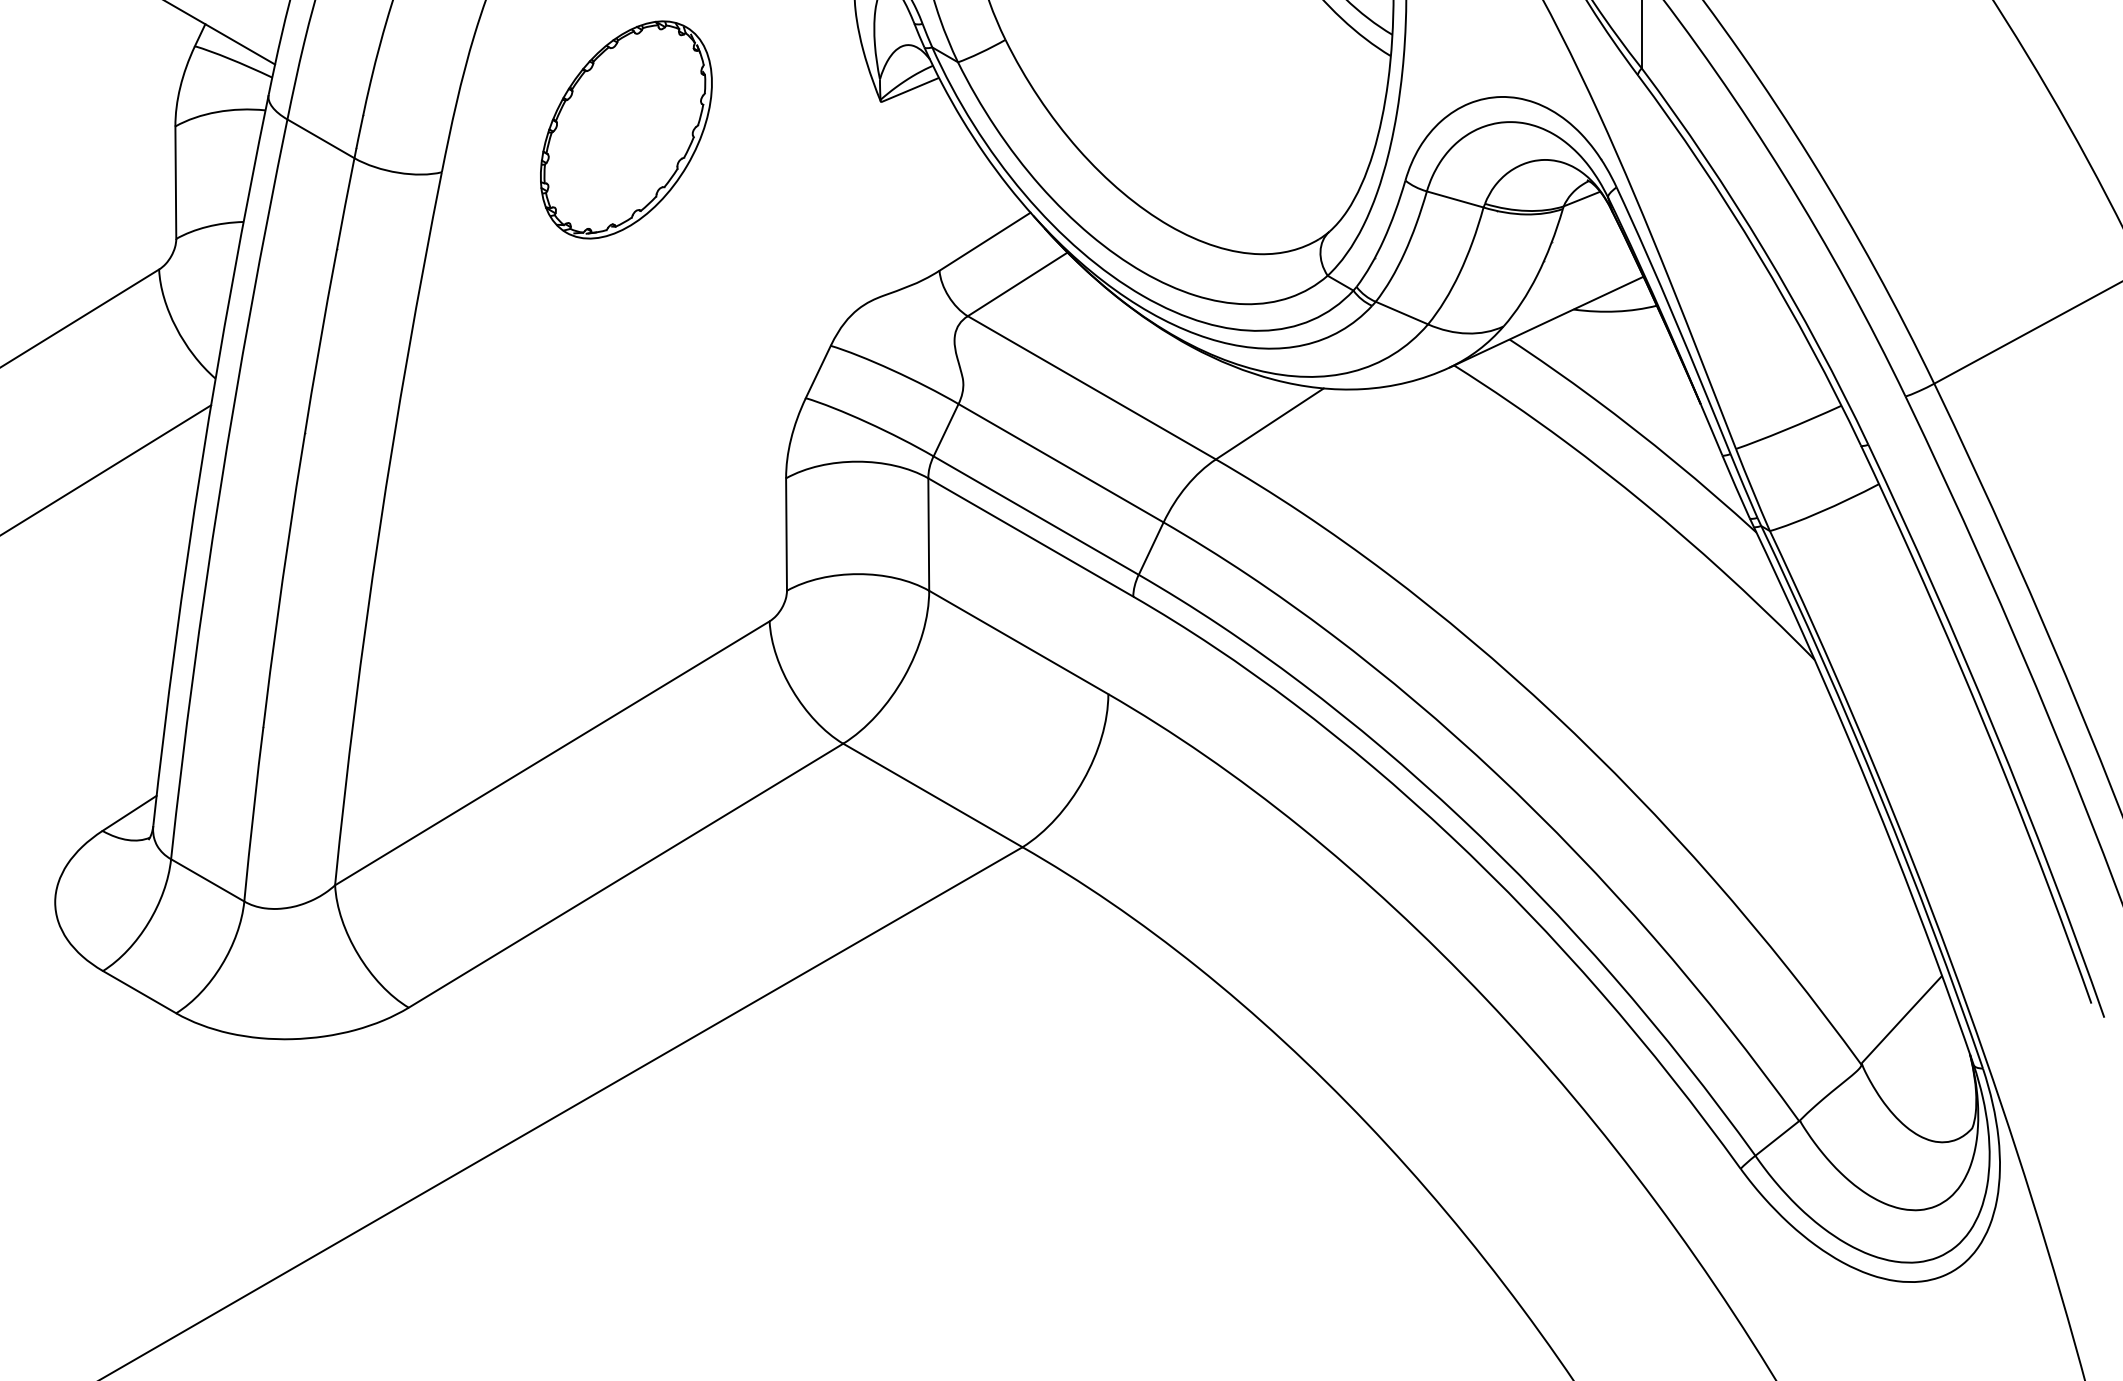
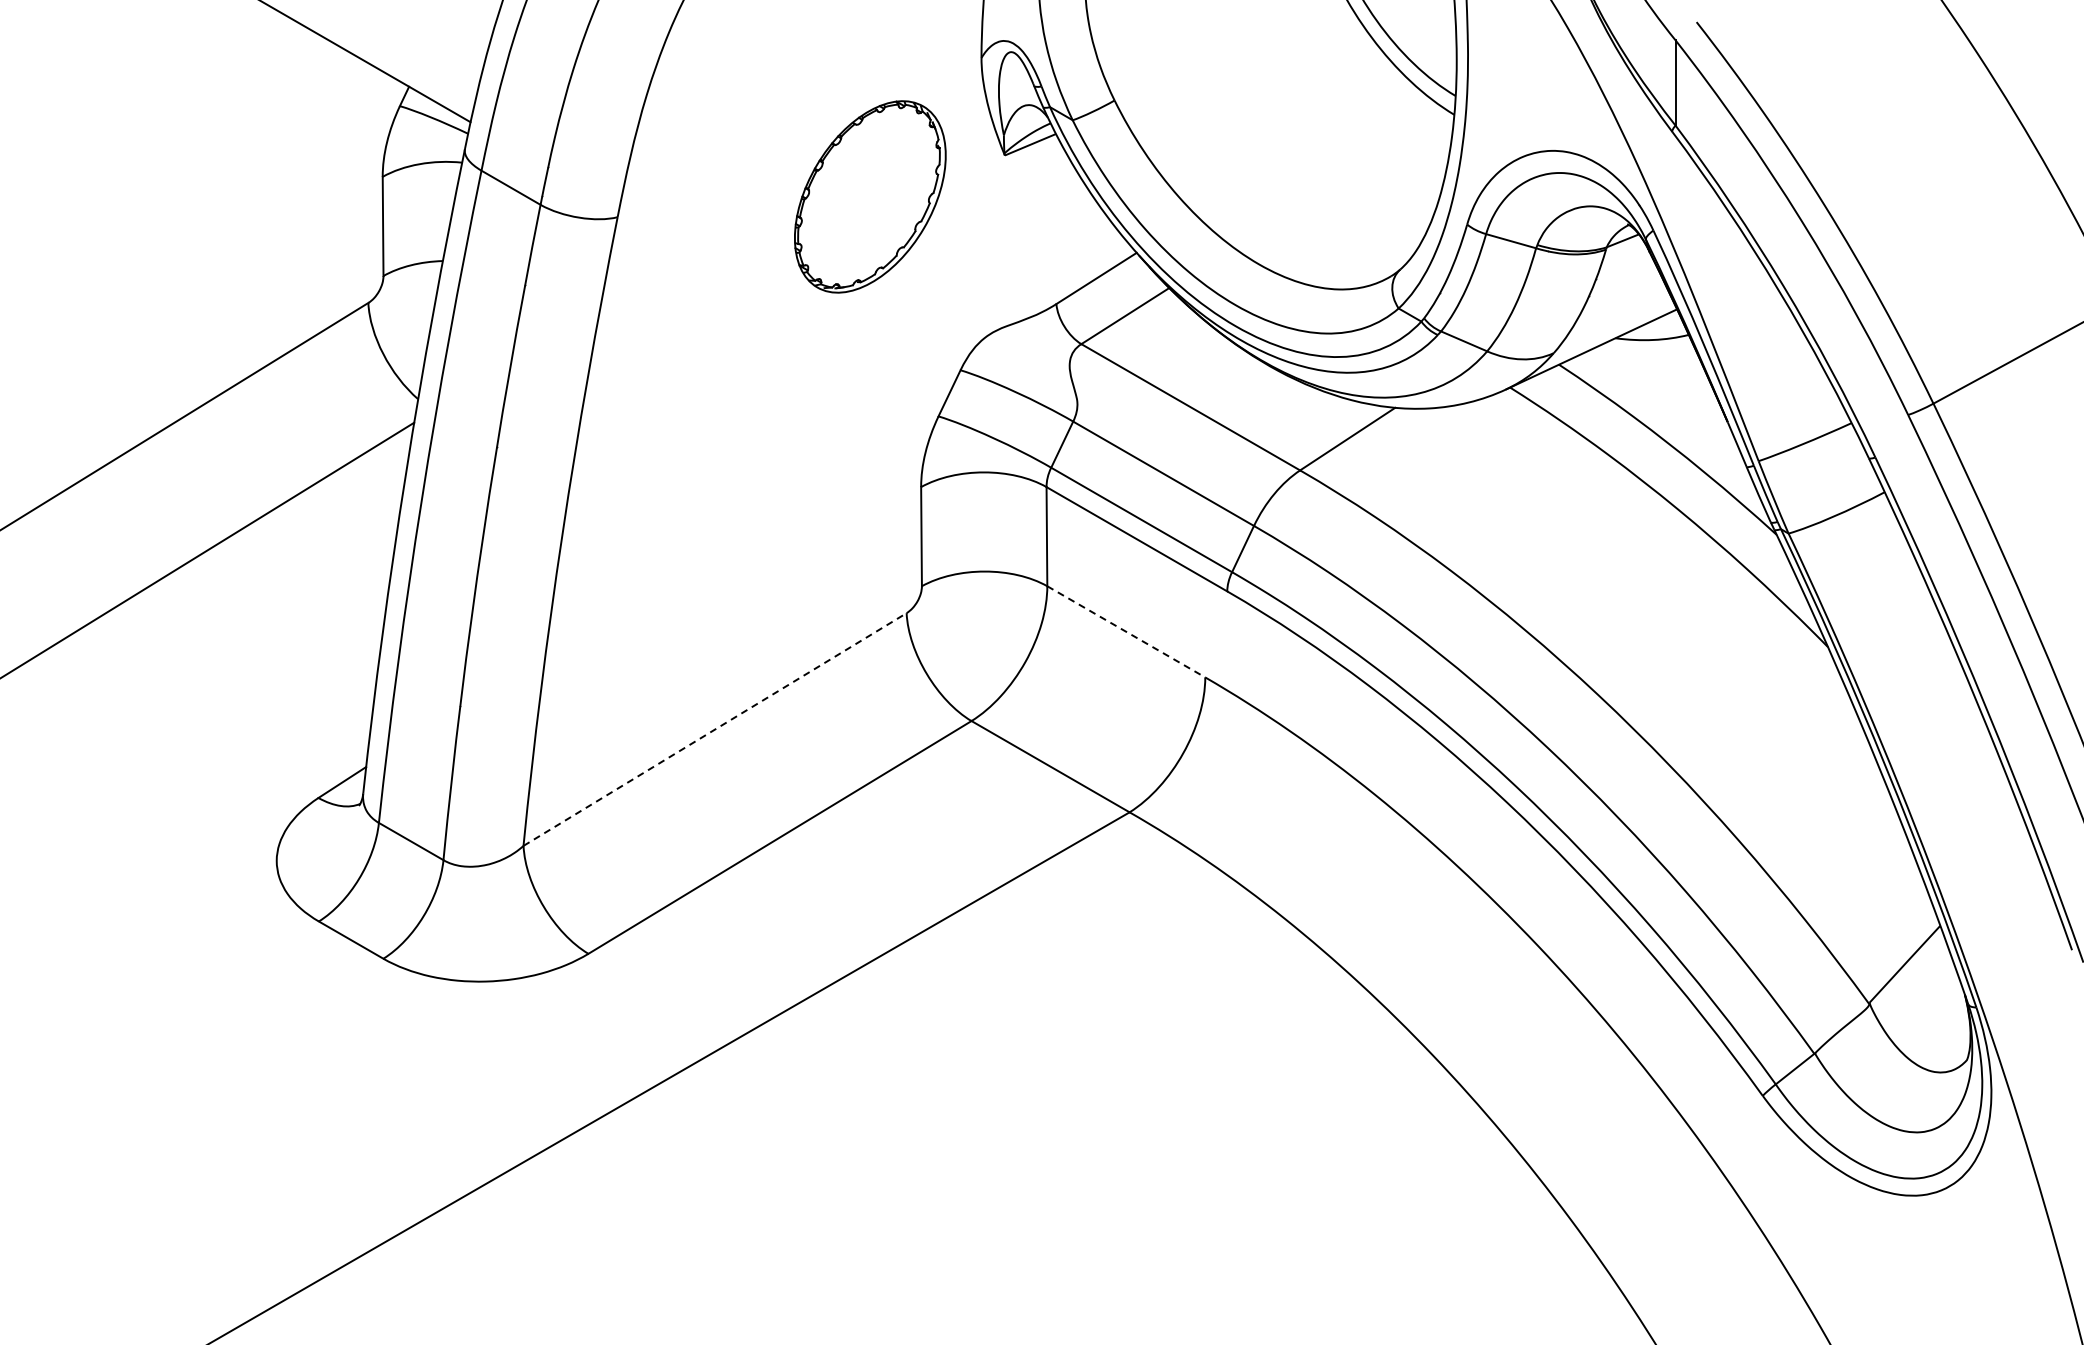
part: (626, 129) -> (870, 196), moved
line: (1019, 643) -> (1126, 632), solid -> dashed
line: (552, 753) -> (715, 729), solid -> dashed

